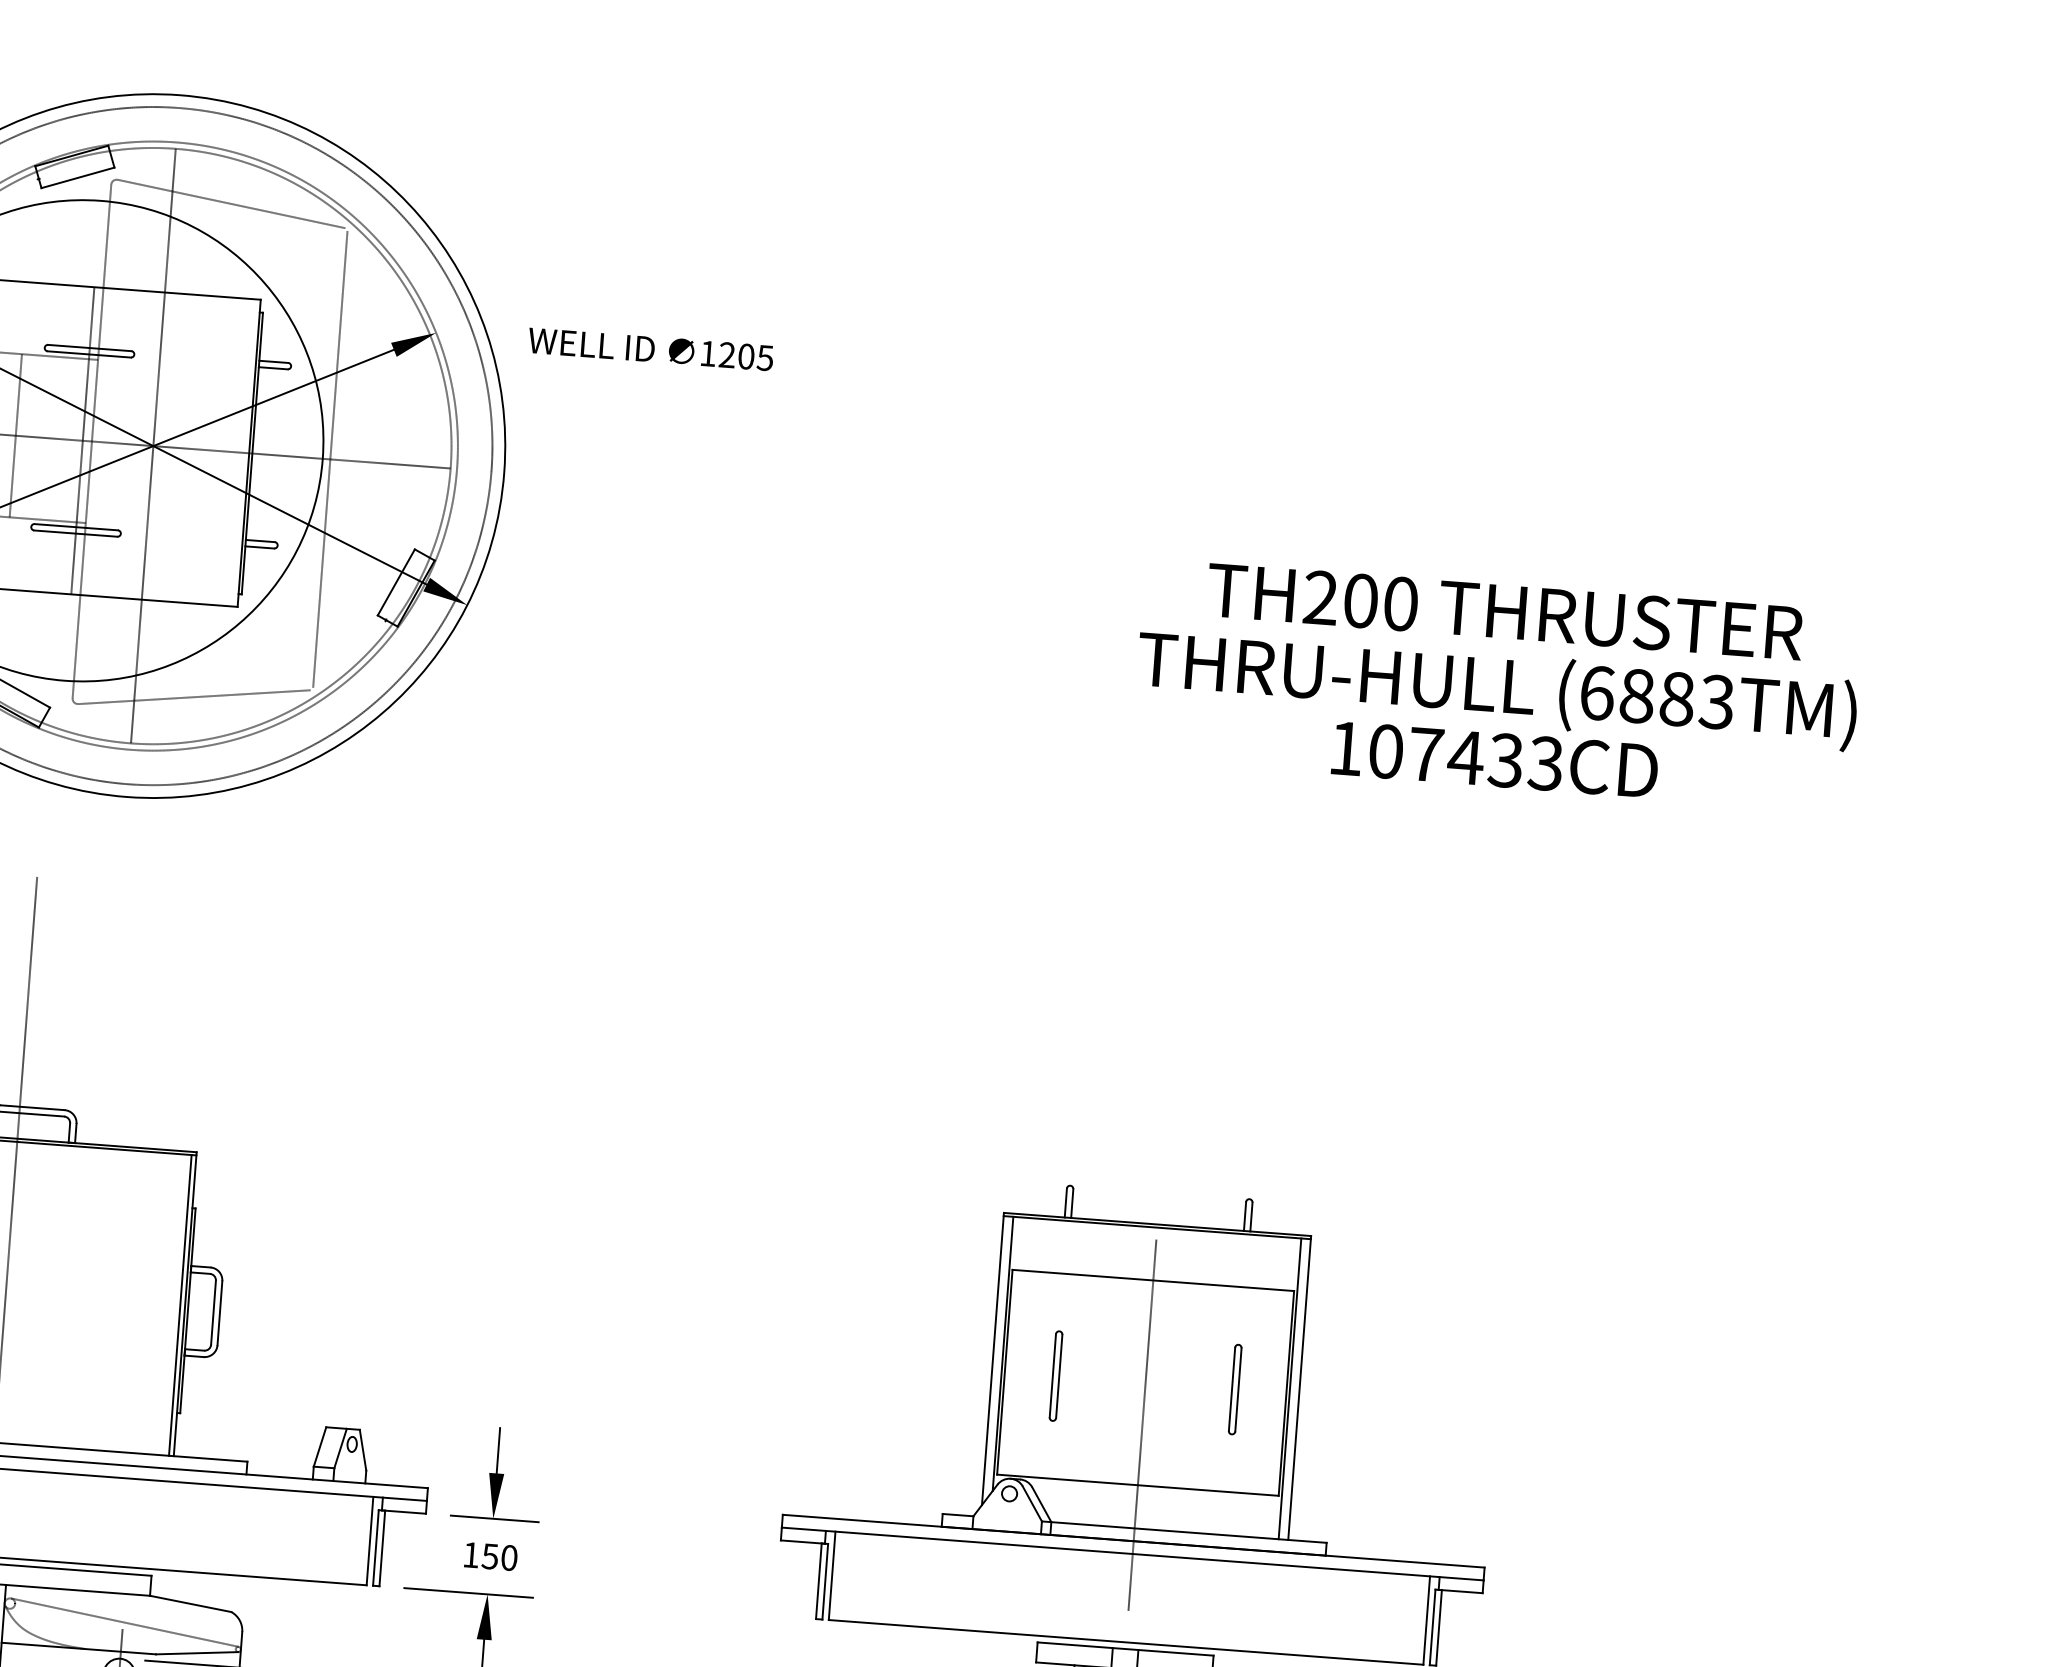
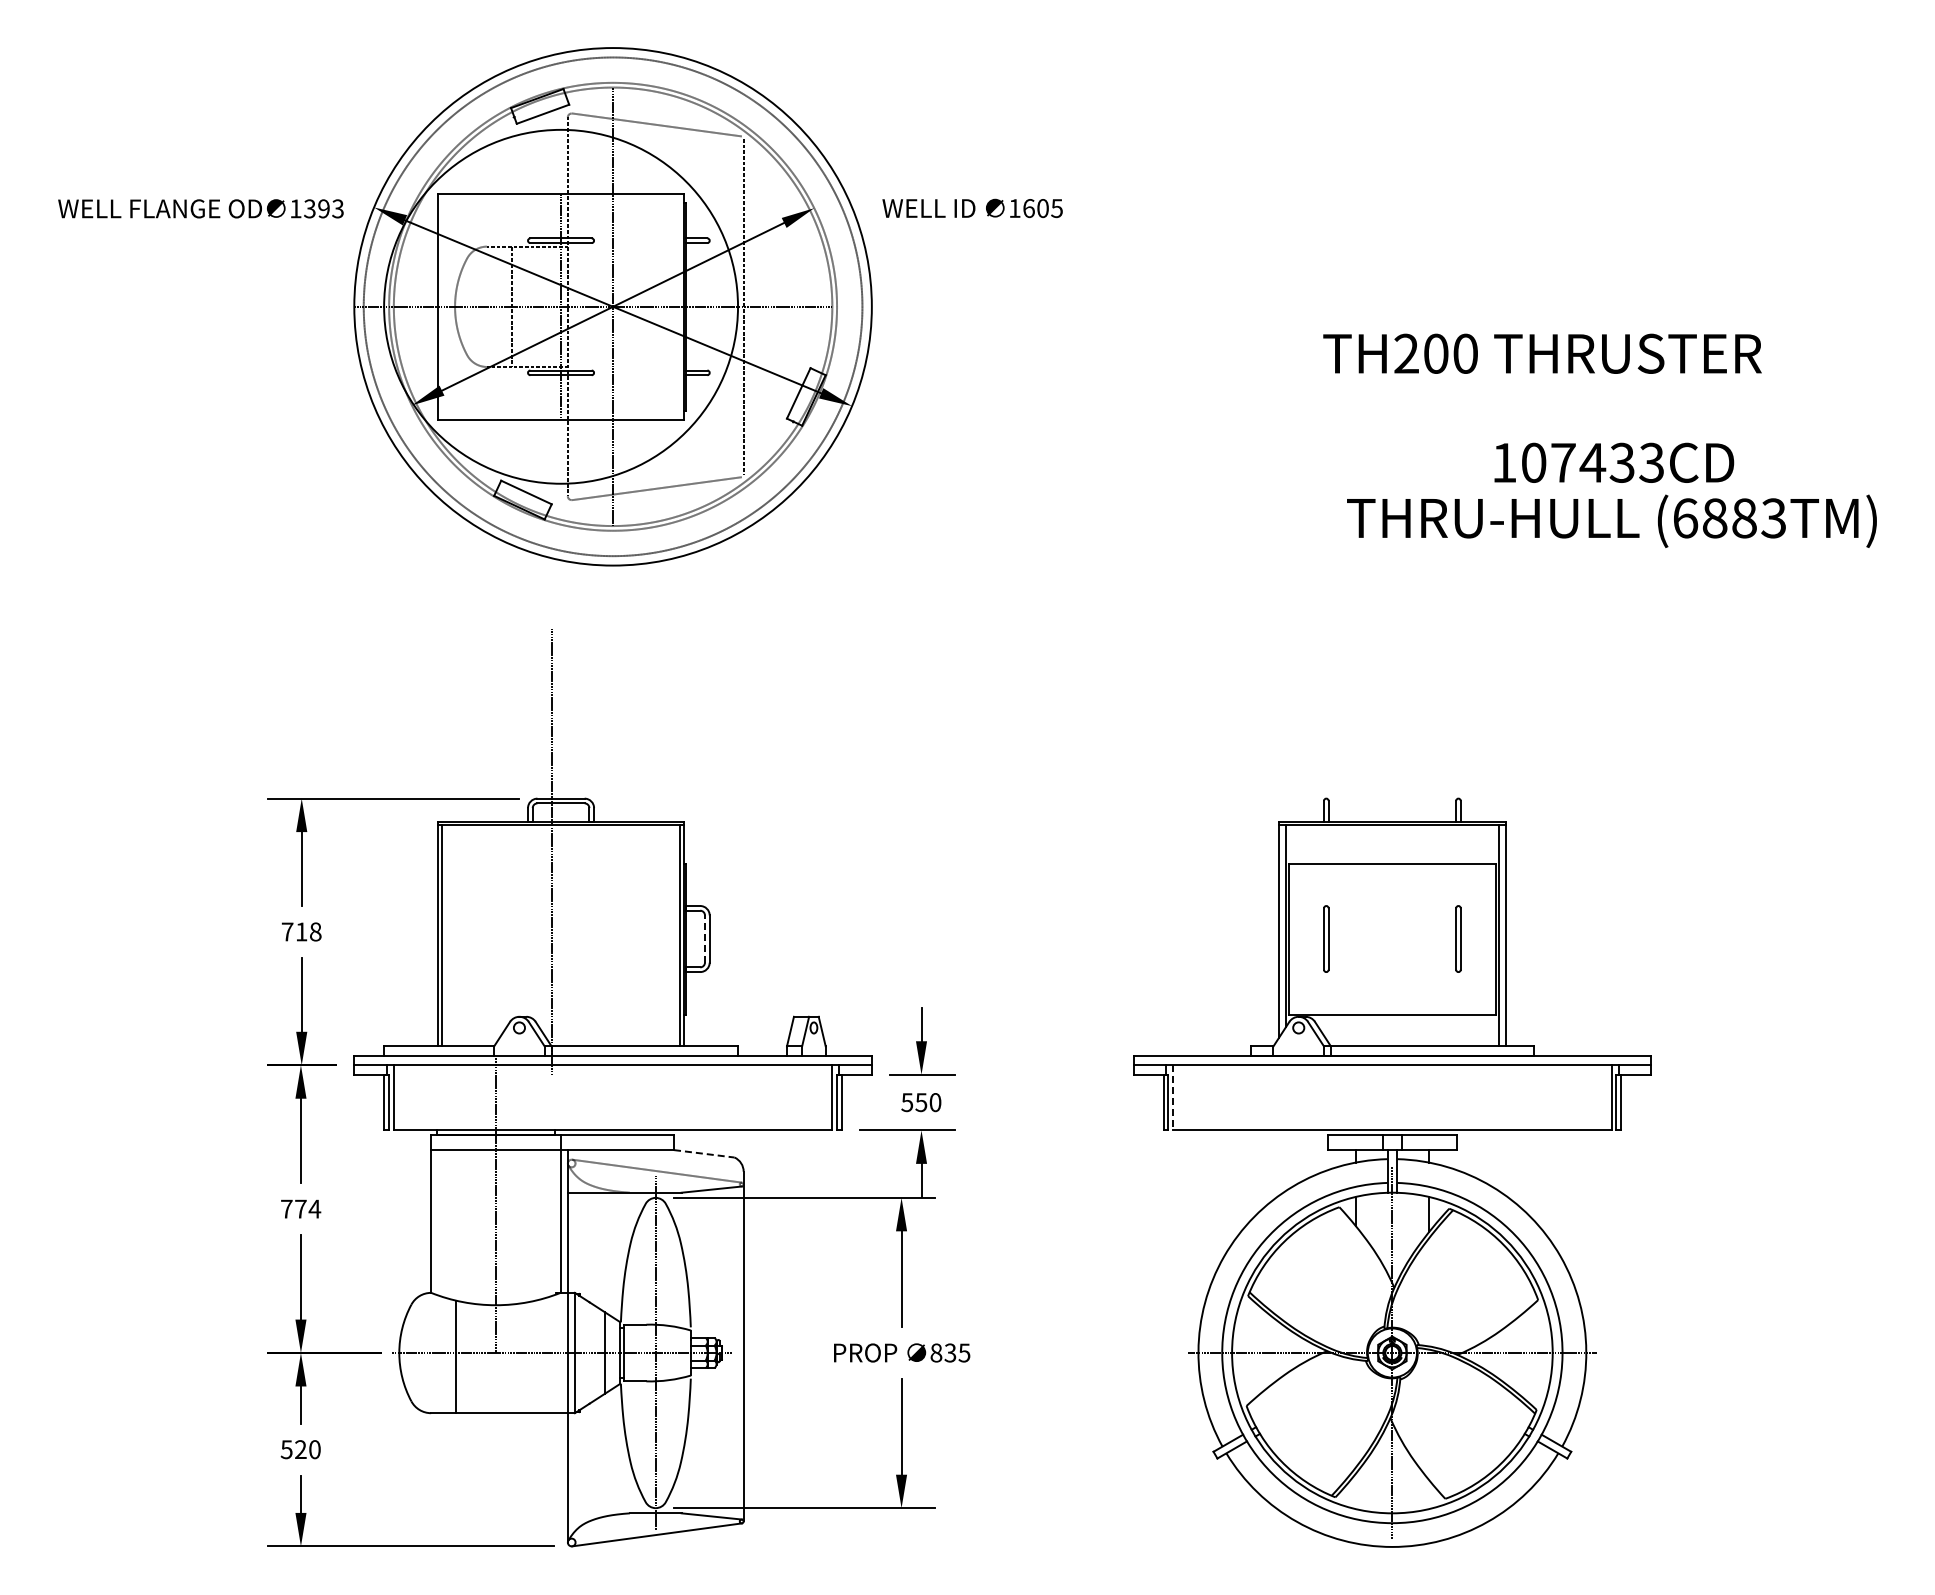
text: (726, 355) -> (1028, 208), 1205 -> 1605
text: (1505, 611) -> (1542, 353), moved
text: (1496, 688) -> (1611, 520), moved
line: (212, 1313) -> (704, 939), solid -> dashed
line: (1142, 1425) -> (1392, 970), removed
text: (471, 1555) -> (907, 1102), 150 -> 550
line: (832, 1575) -> (1173, 1097), solid -> dashed
line: (190, 1603) -> (704, 1153), solid -> dashed

